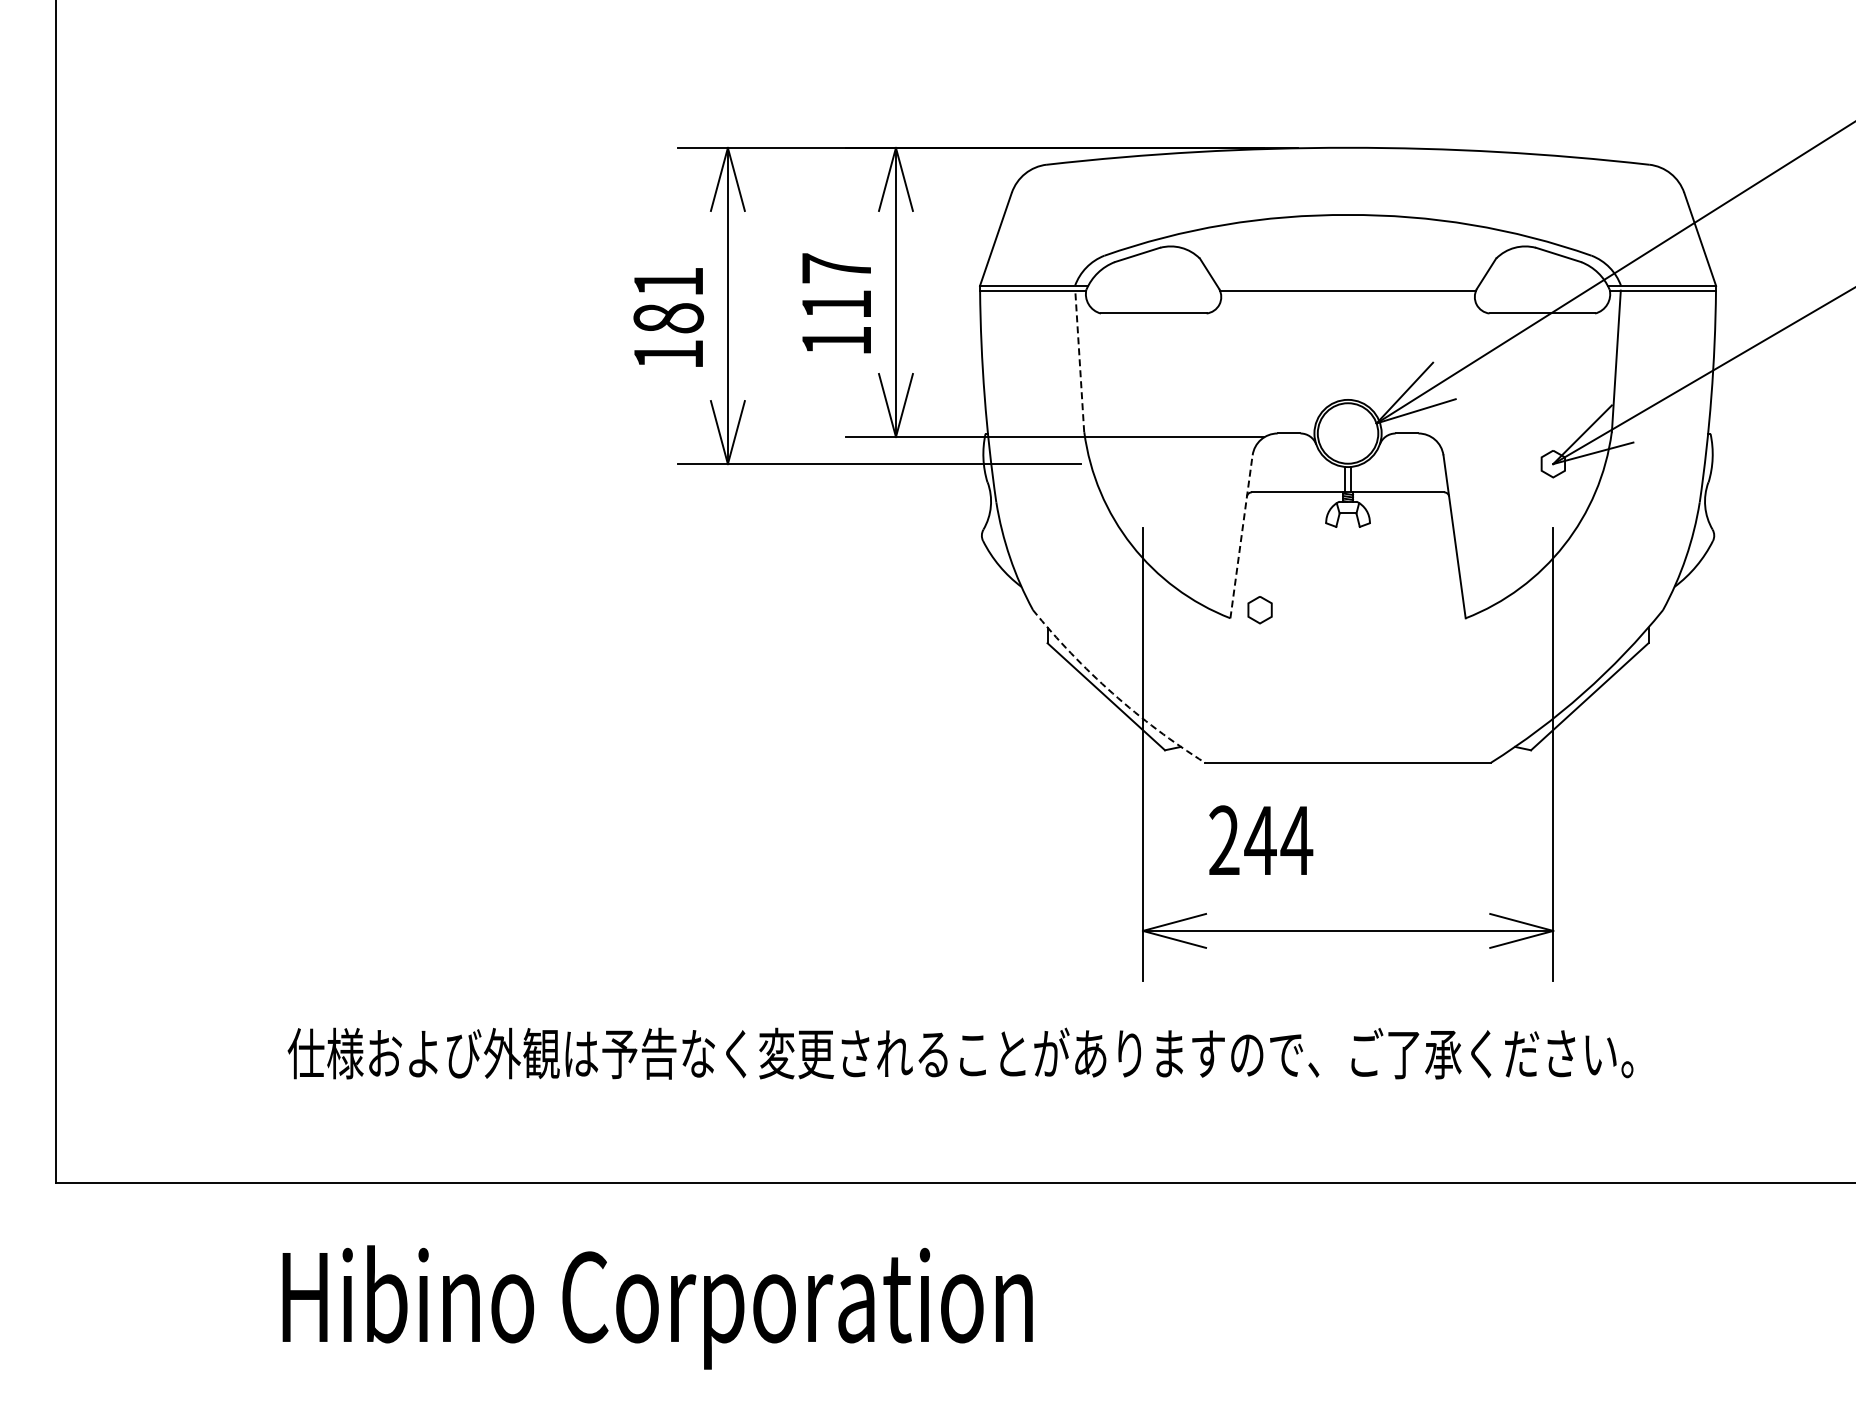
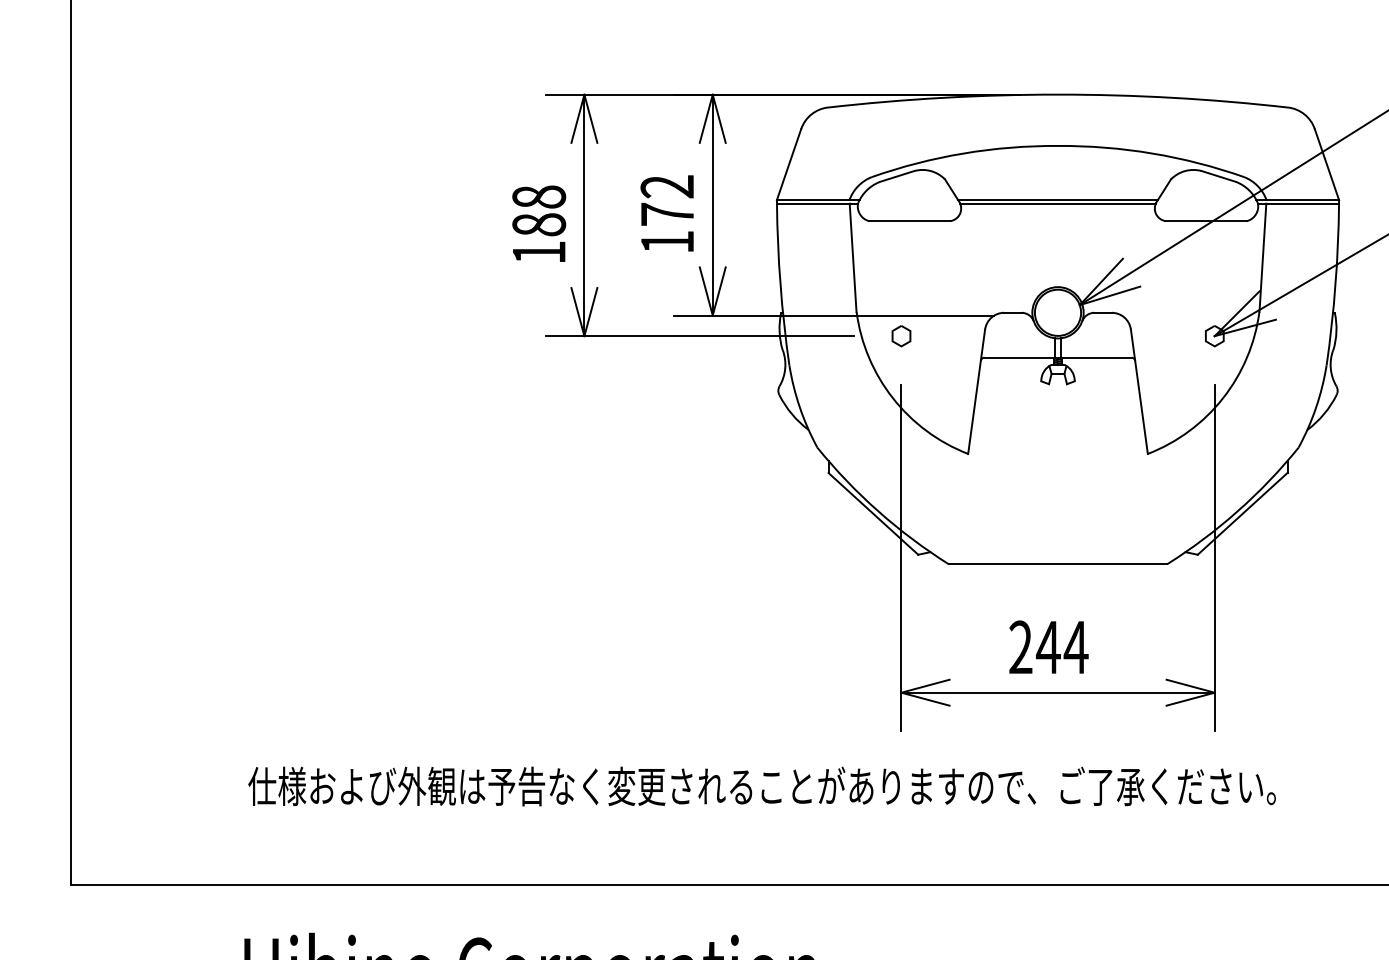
text: (668, 281) -> (539, 196), 181 -> 188
line: (1347, 285) -> (1057, 199), added
text: (835, 286) -> (666, 200), 117 -> 172
line: (1079, 361) -> (852, 257), dashed -> solid
line: (1241, 536) -> (976, 391), dashed -> solid
part: (1259, 610) -> (901, 336), moved
arc: (1112, 693) -> (878, 511), dashed -> solid
text: (1261, 839) -> (1049, 646), moved

